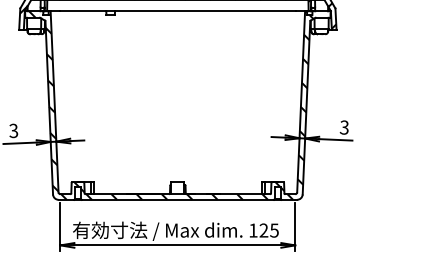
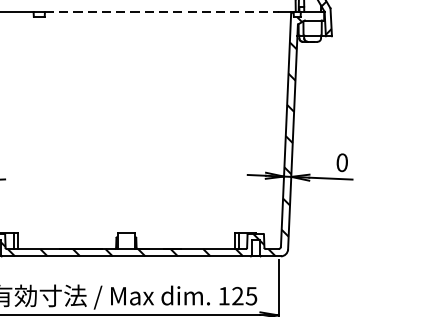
line: (205, 11) -> (162, 12), solid -> dashed
text: (343, 127) -> (340, 162), 3 -> 0

